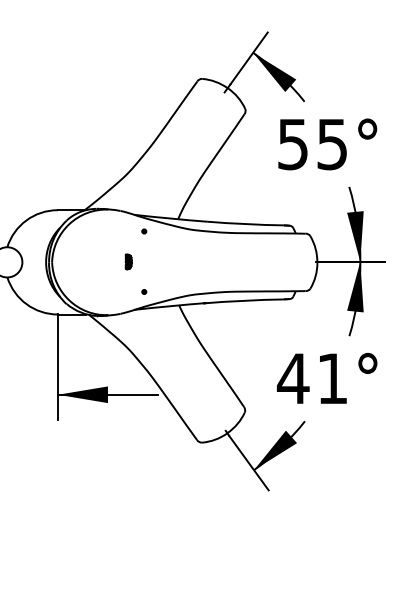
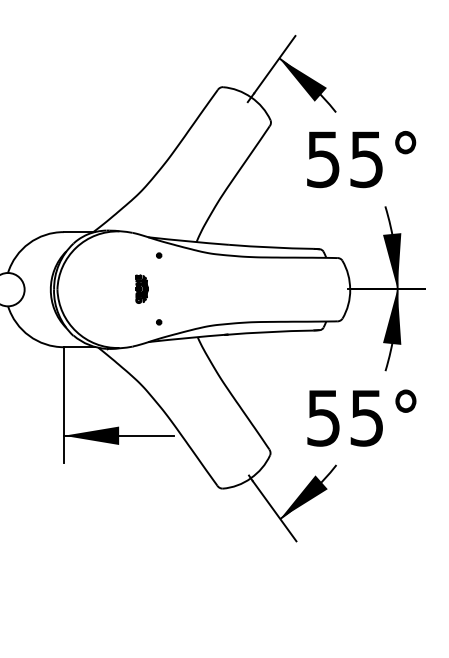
part: (128, 261) -> (141, 288), size x1.67
text: (311, 378) -> (343, 417), 41° -> 55°

